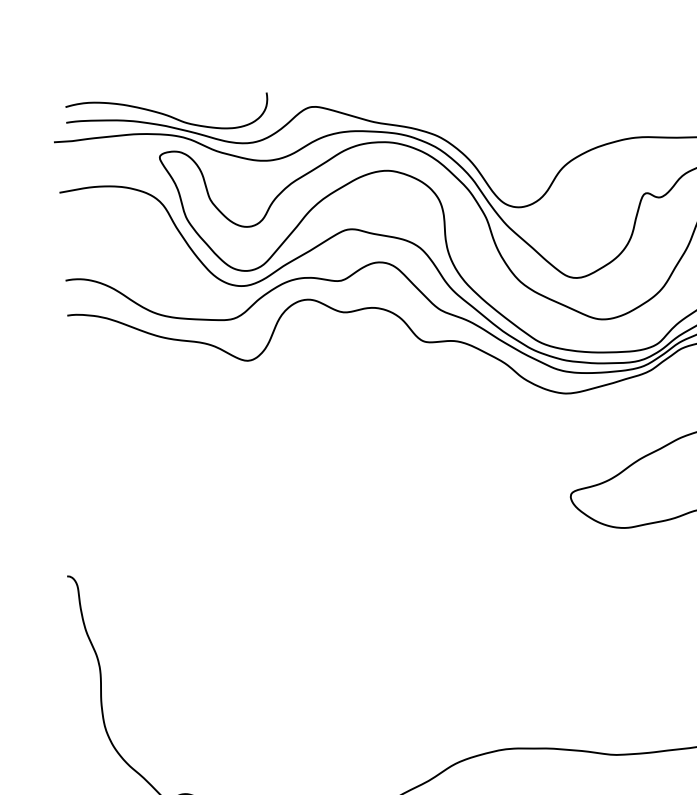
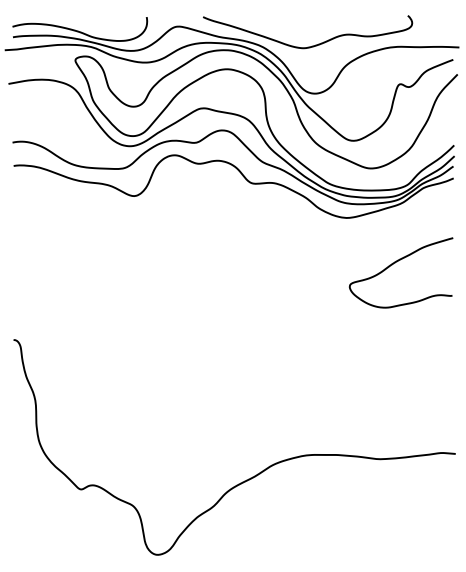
curve: (514, 135) -> (312, 45), added

